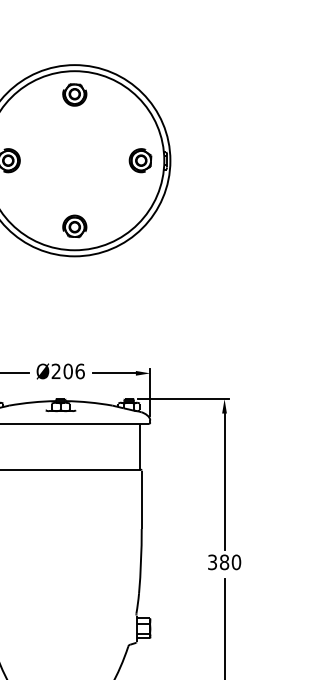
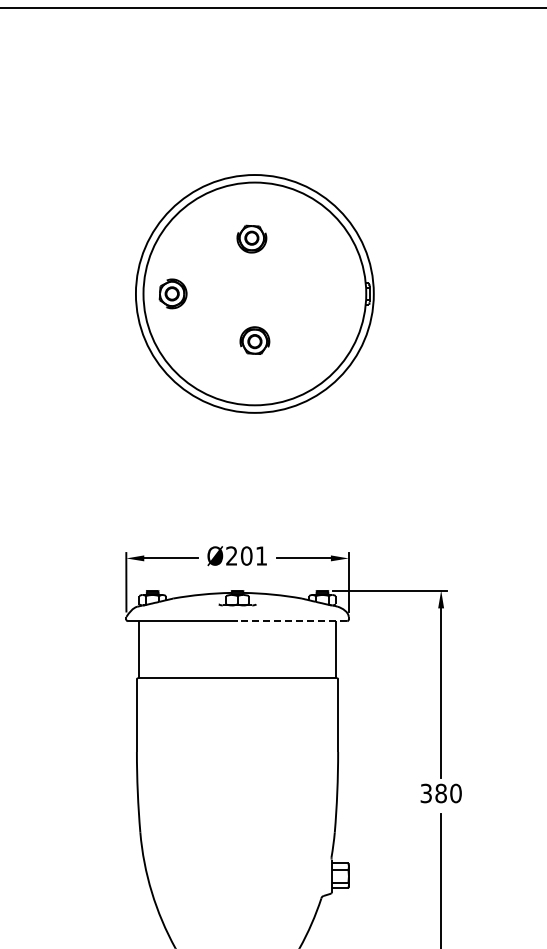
part: (74, 94) -> (251, 238), moved
part: (140, 160) -> (336, 293), removed
part: (74, 226) -> (254, 340), moved
text: (80, 371) -> (261, 555), Ø206 -> Ø201
line: (105, 424) -> (292, 621), solid -> dashed

